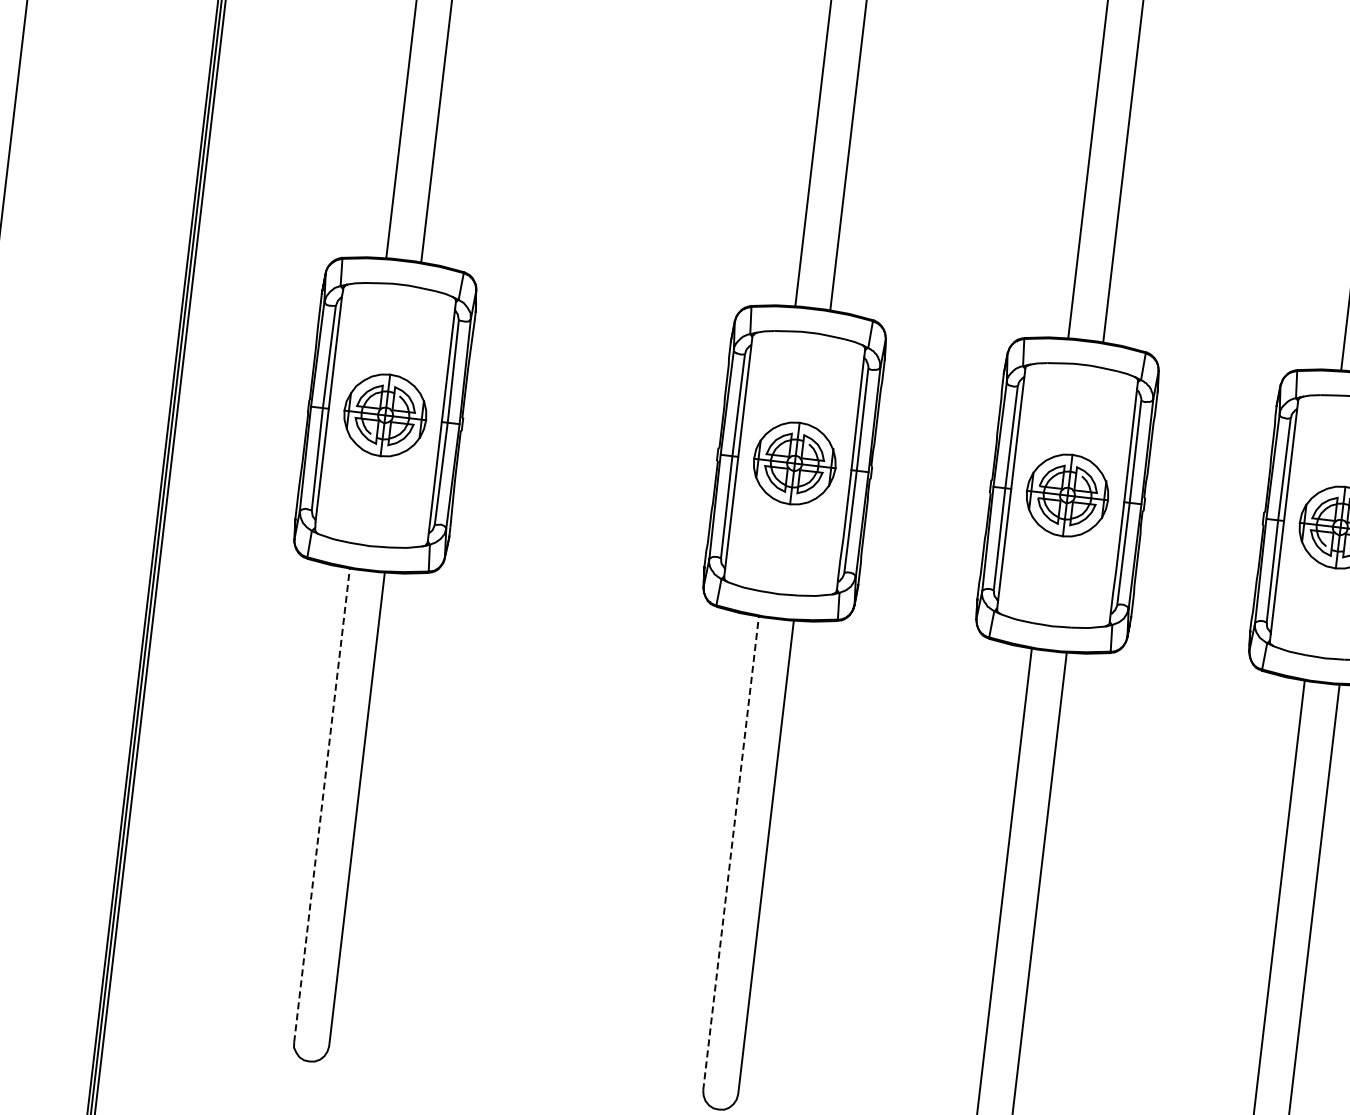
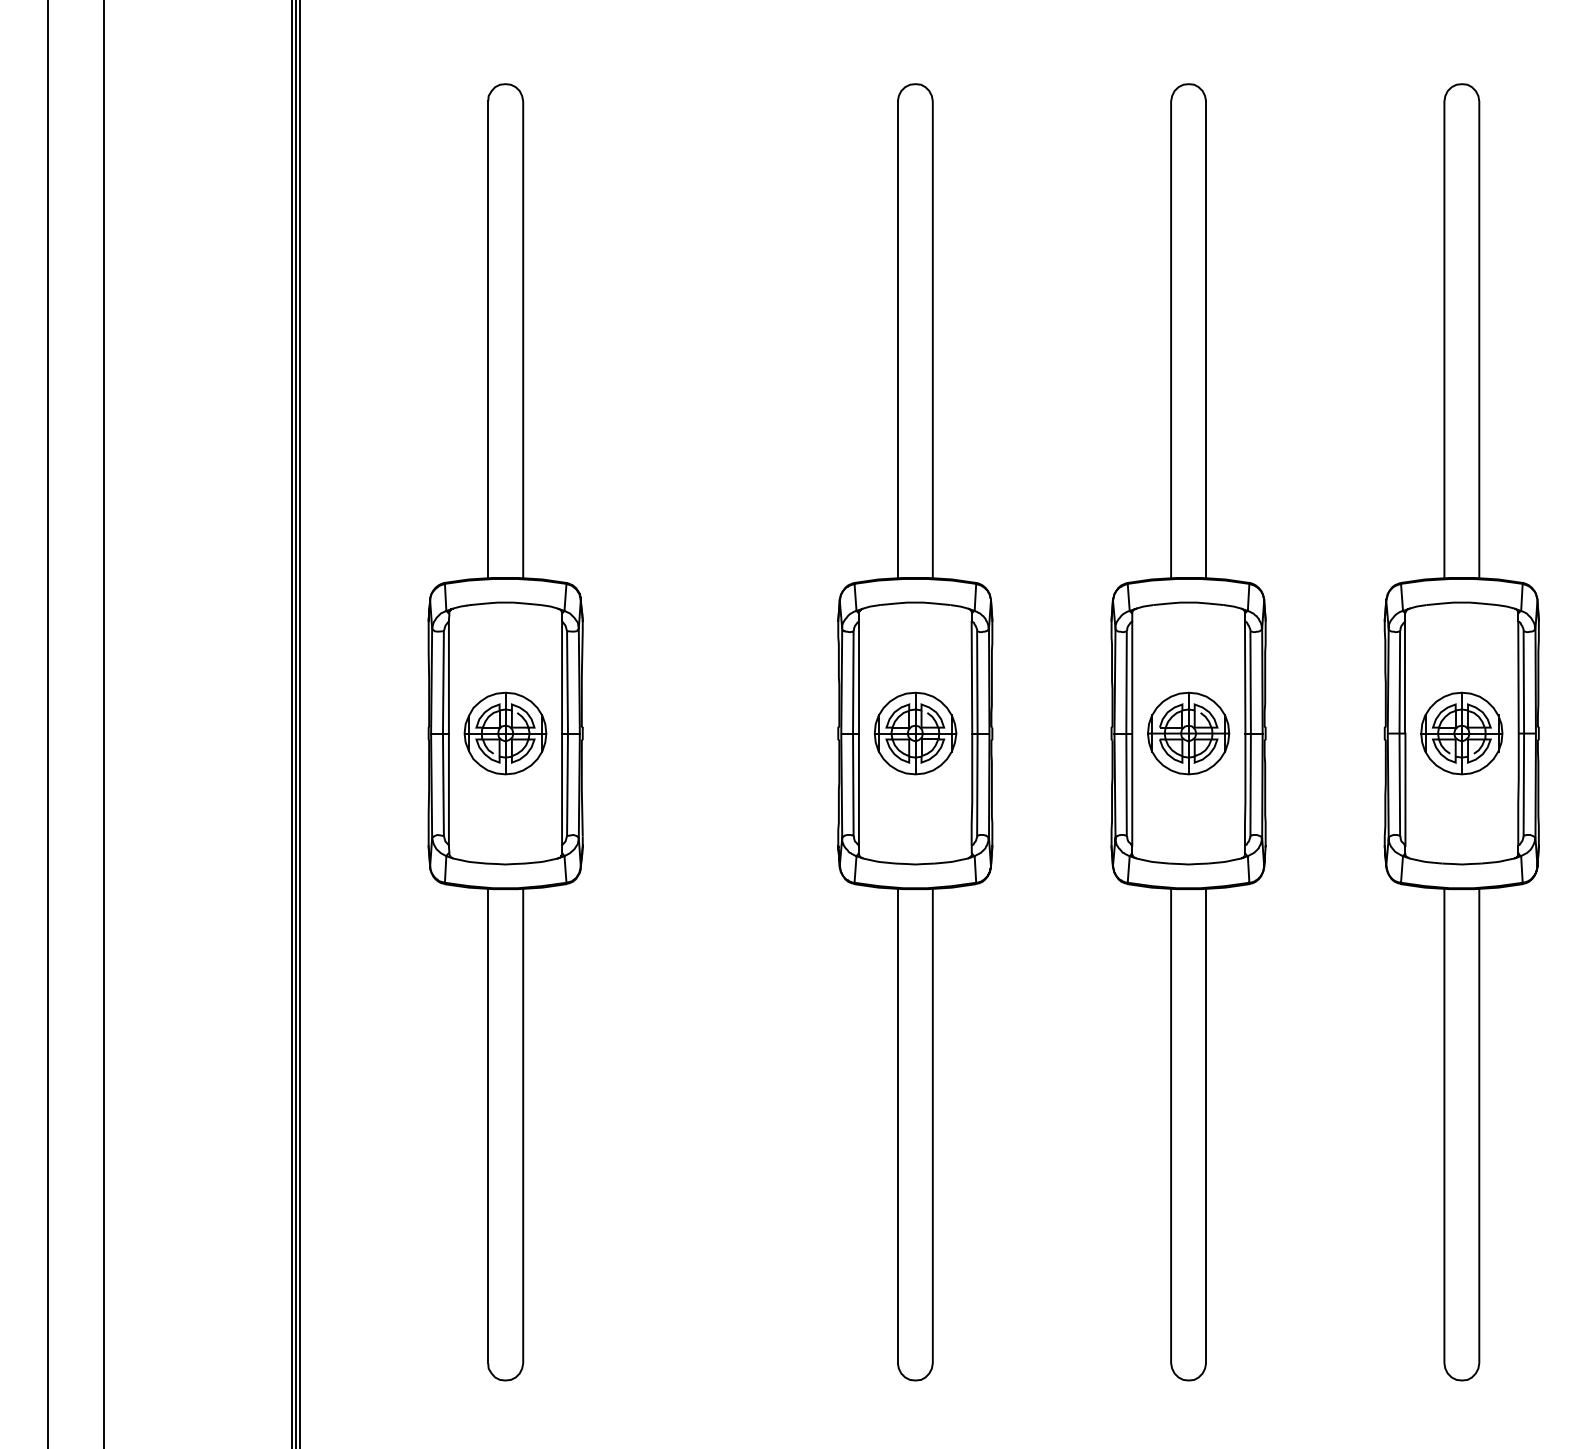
line: (322, 804) -> (488, 1125), dashed -> solid
line: (730, 852) -> (897, 1125), dashed -> solid

